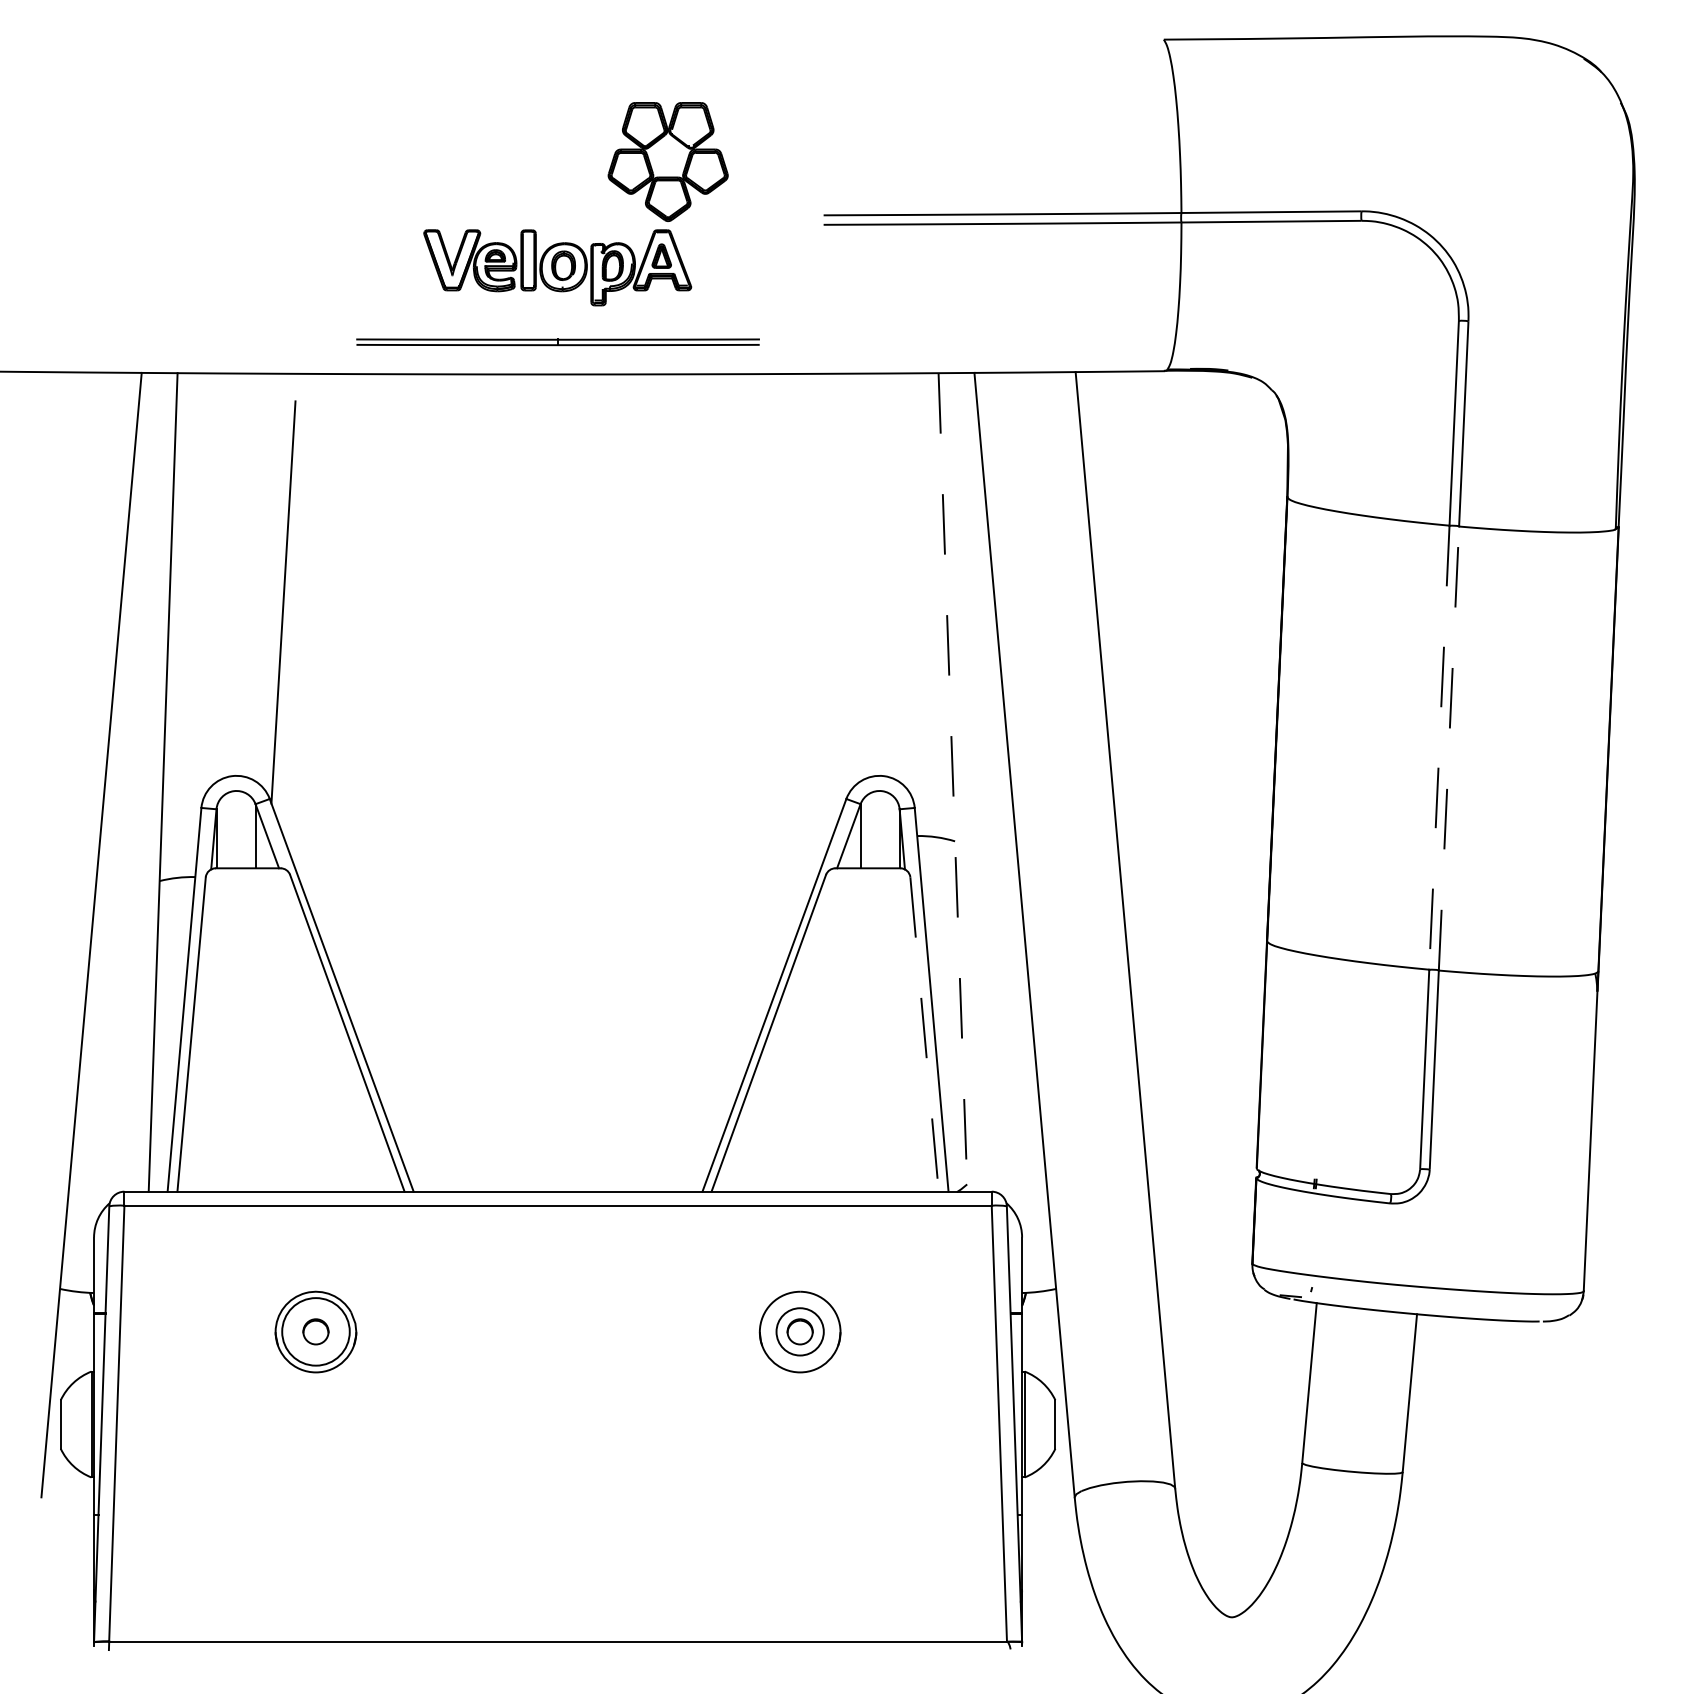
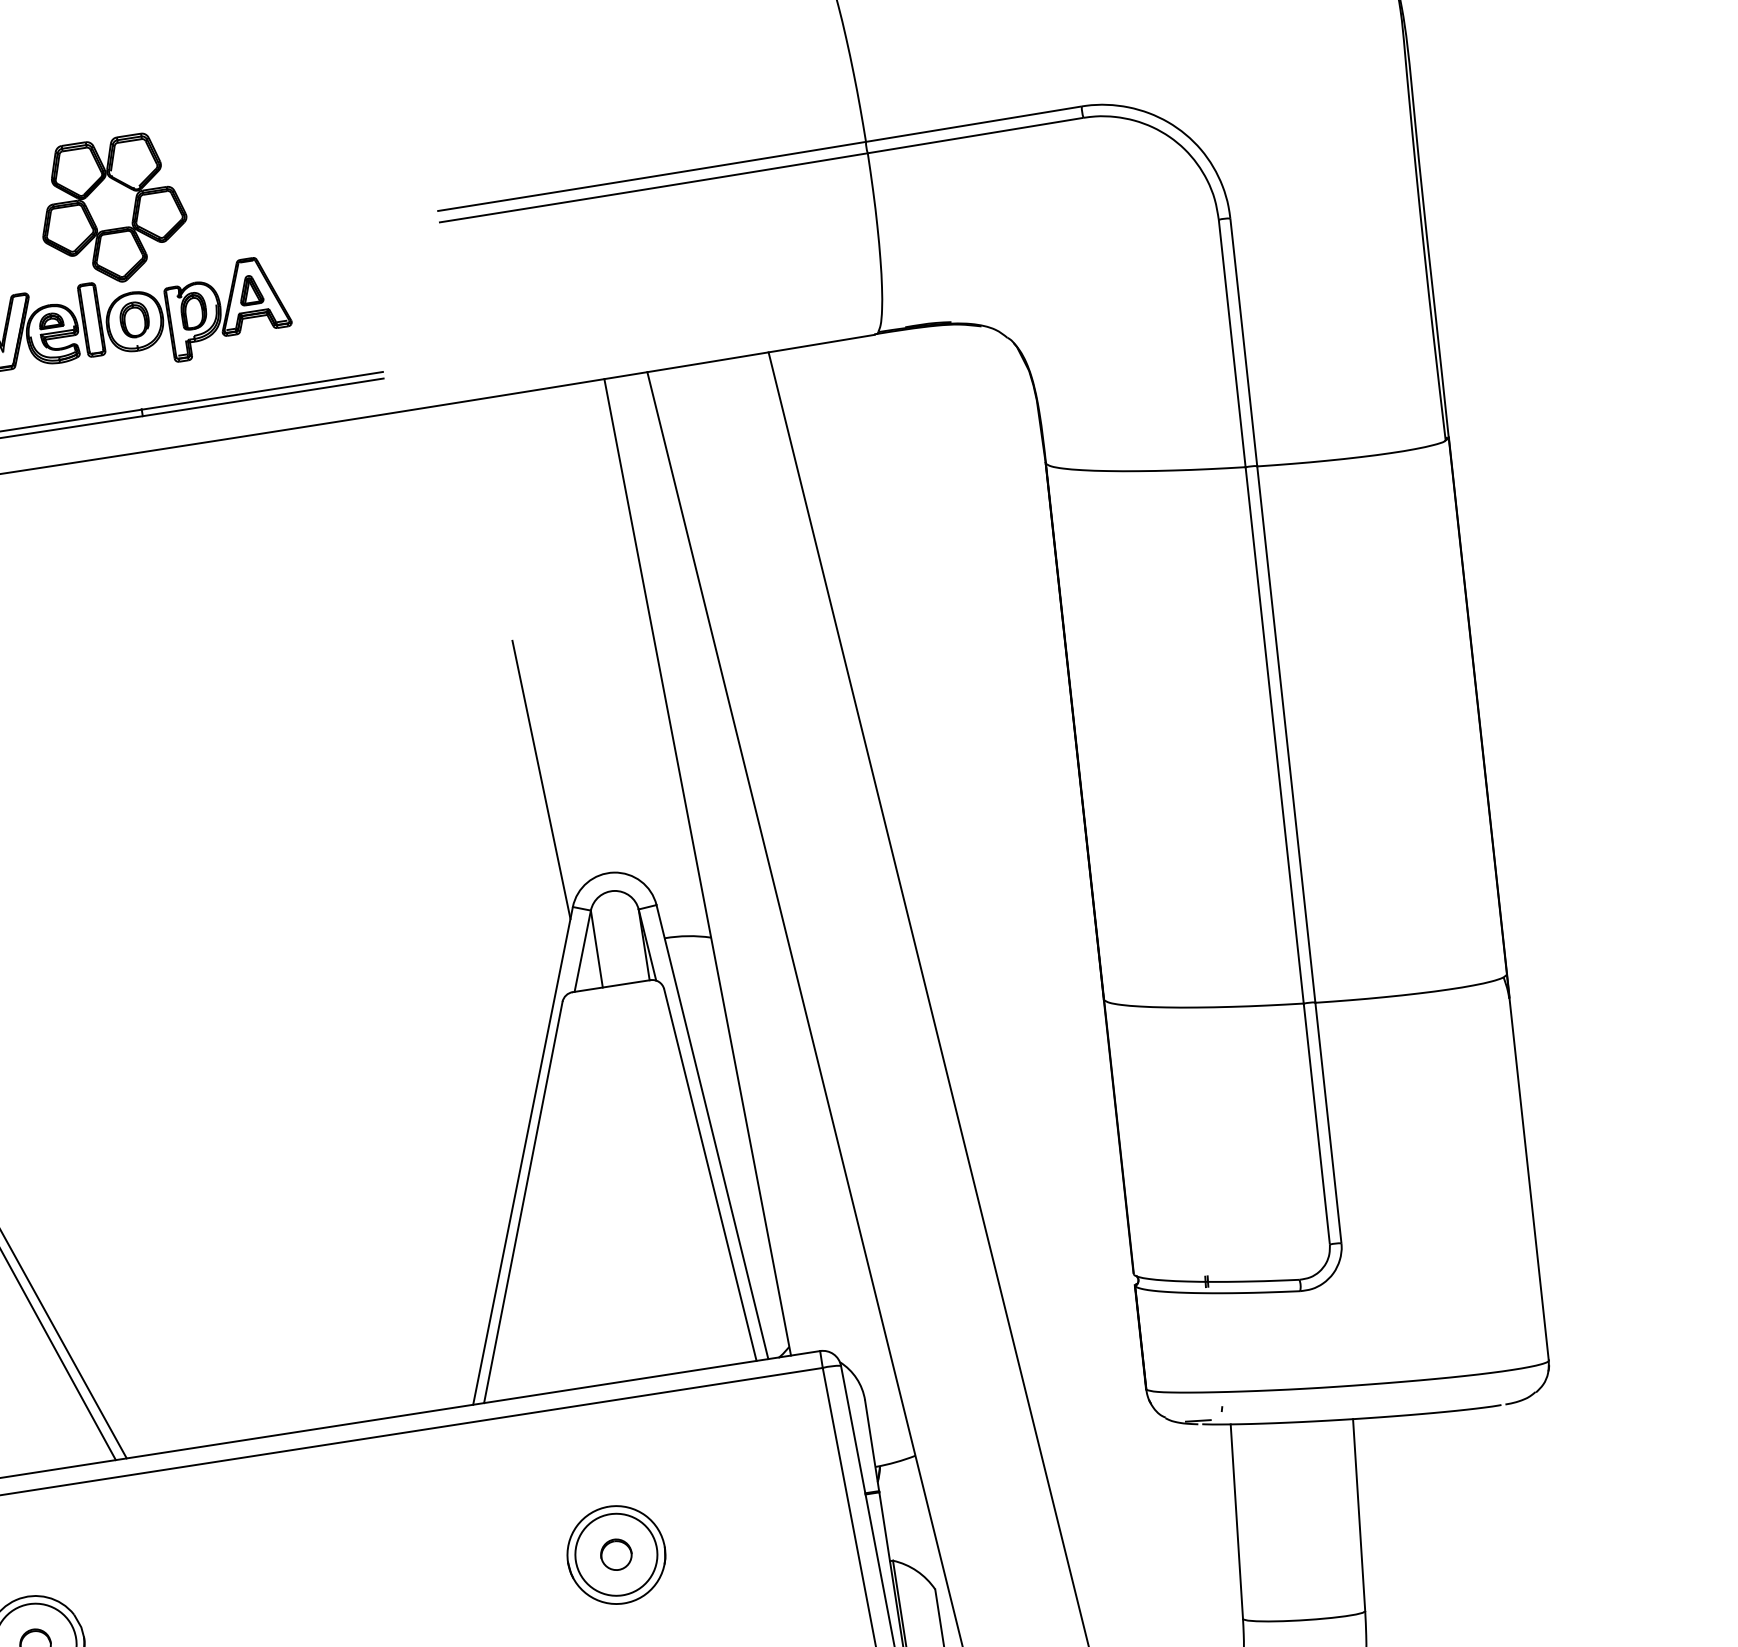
part: (667, 161) -> (111, 210), moved
line: (836, 691) -> (541, 779), added
line: (1448, 747) -> (1285, 733), dashed -> solid
line: (1439, 748) -> (1274, 736), dashed -> solid
line: (953, 782) -> (698, 867), dashed -> solid
line: (924, 1034) -> (710, 1175), dashed -> solid
circle: (799, 1331) -> (615, 1554), size x1.43

